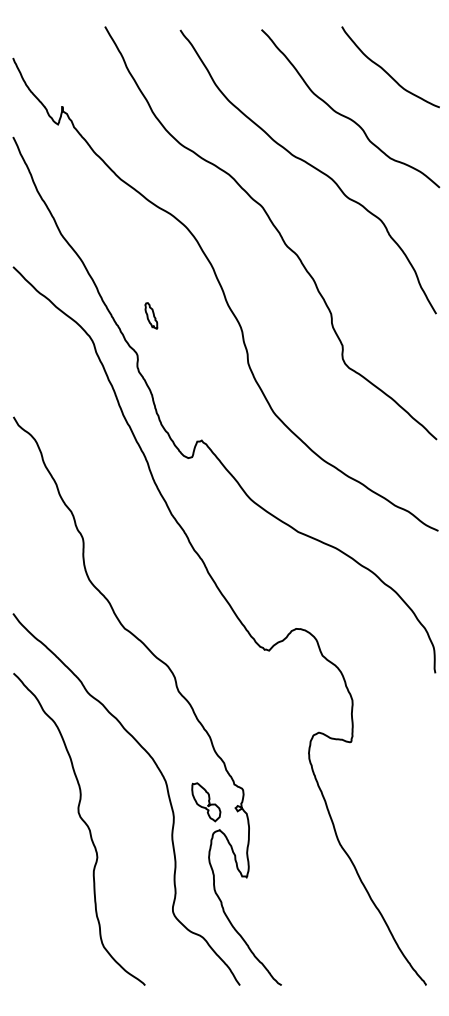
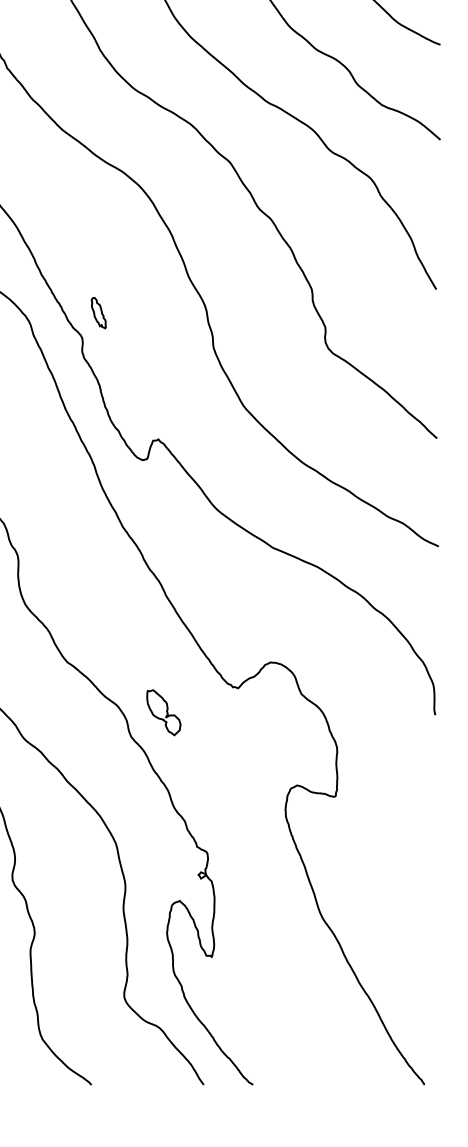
part: (151, 315) -> (98, 312), moved
part: (206, 802) -> (164, 712), moved

